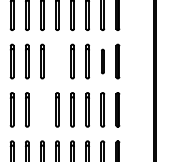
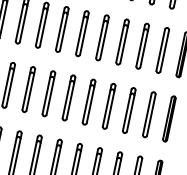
line: (56, 61) -> (101, 37), added
part: (102, 61) -> (162, 50), size x1.43
line: (41, 109) -> (67, 97), added

